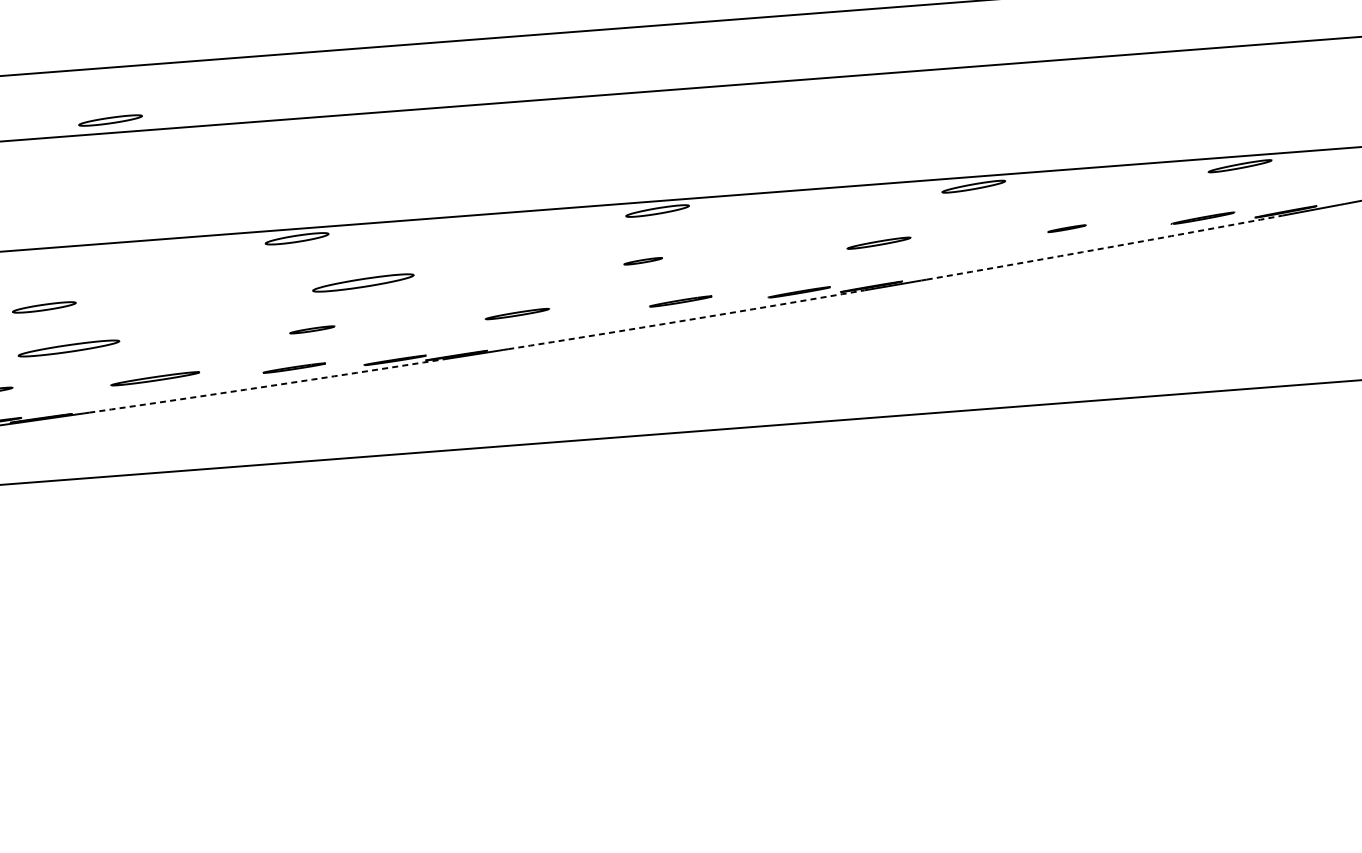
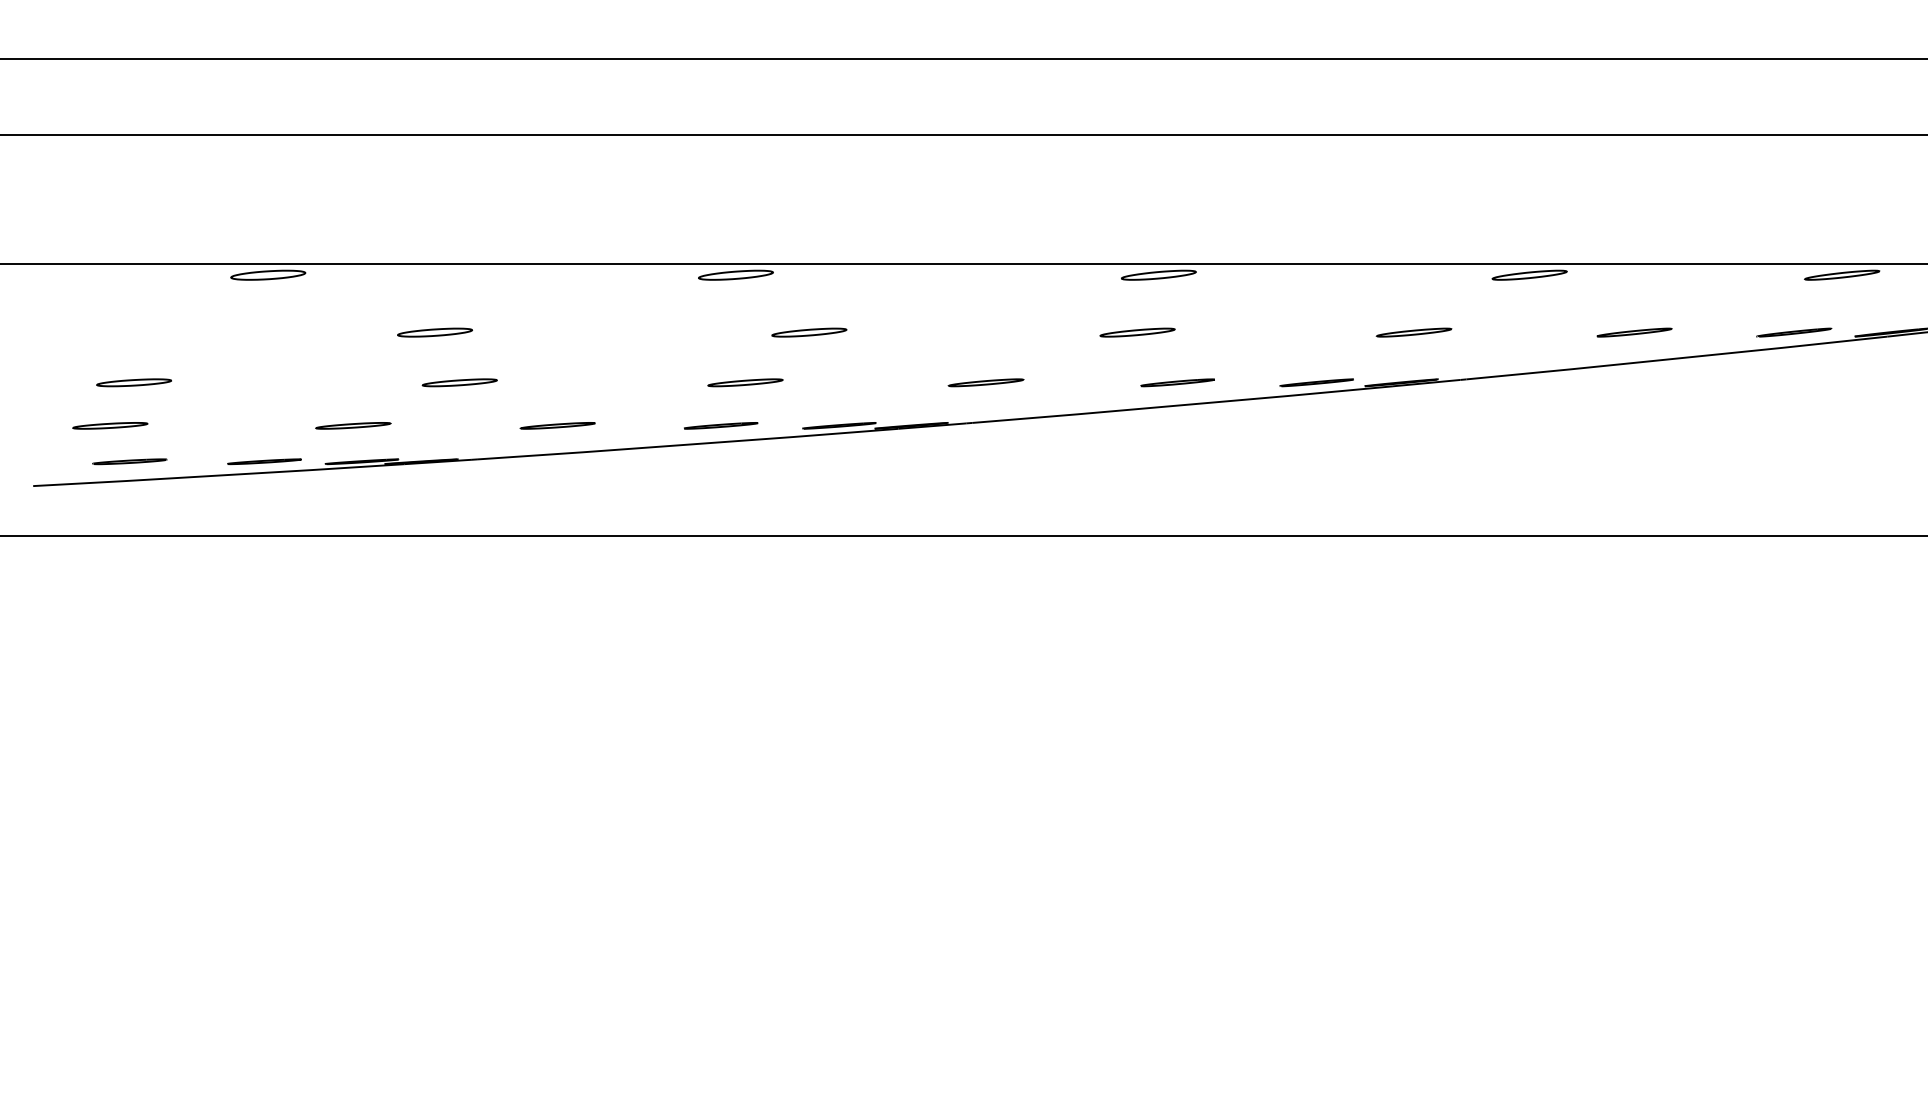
part: (110, 120) -> (528, 120), removed
part: (1066, 228) -> (1634, 332), size x1.67
arc: (1104, 248) -> (1676, 358), dashed -> solid
part: (643, 261) -> (1137, 332), size x1.67
part: (363, 282) -> (809, 332), size x0.62
arc: (686, 320) -> (1182, 405), dashed -> solid
part: (312, 329) -> (745, 382), size x1.43
part: (68, 348) -> (459, 382), size x0.62
part: (154, 378) -> (557, 425), size x0.71
arc: (267, 386) -> (688, 444), dashed -> solid

